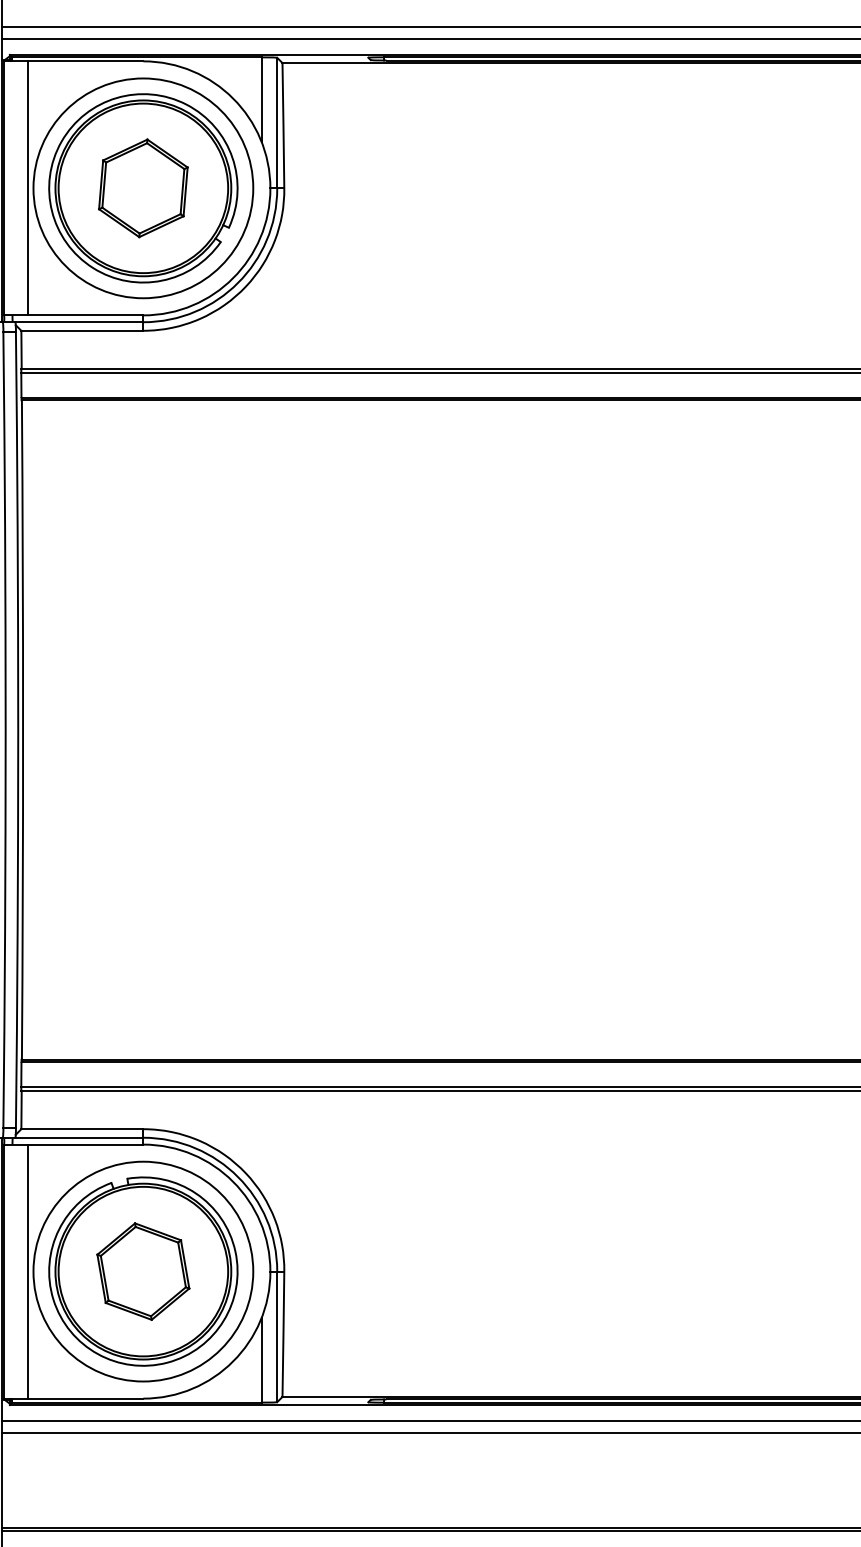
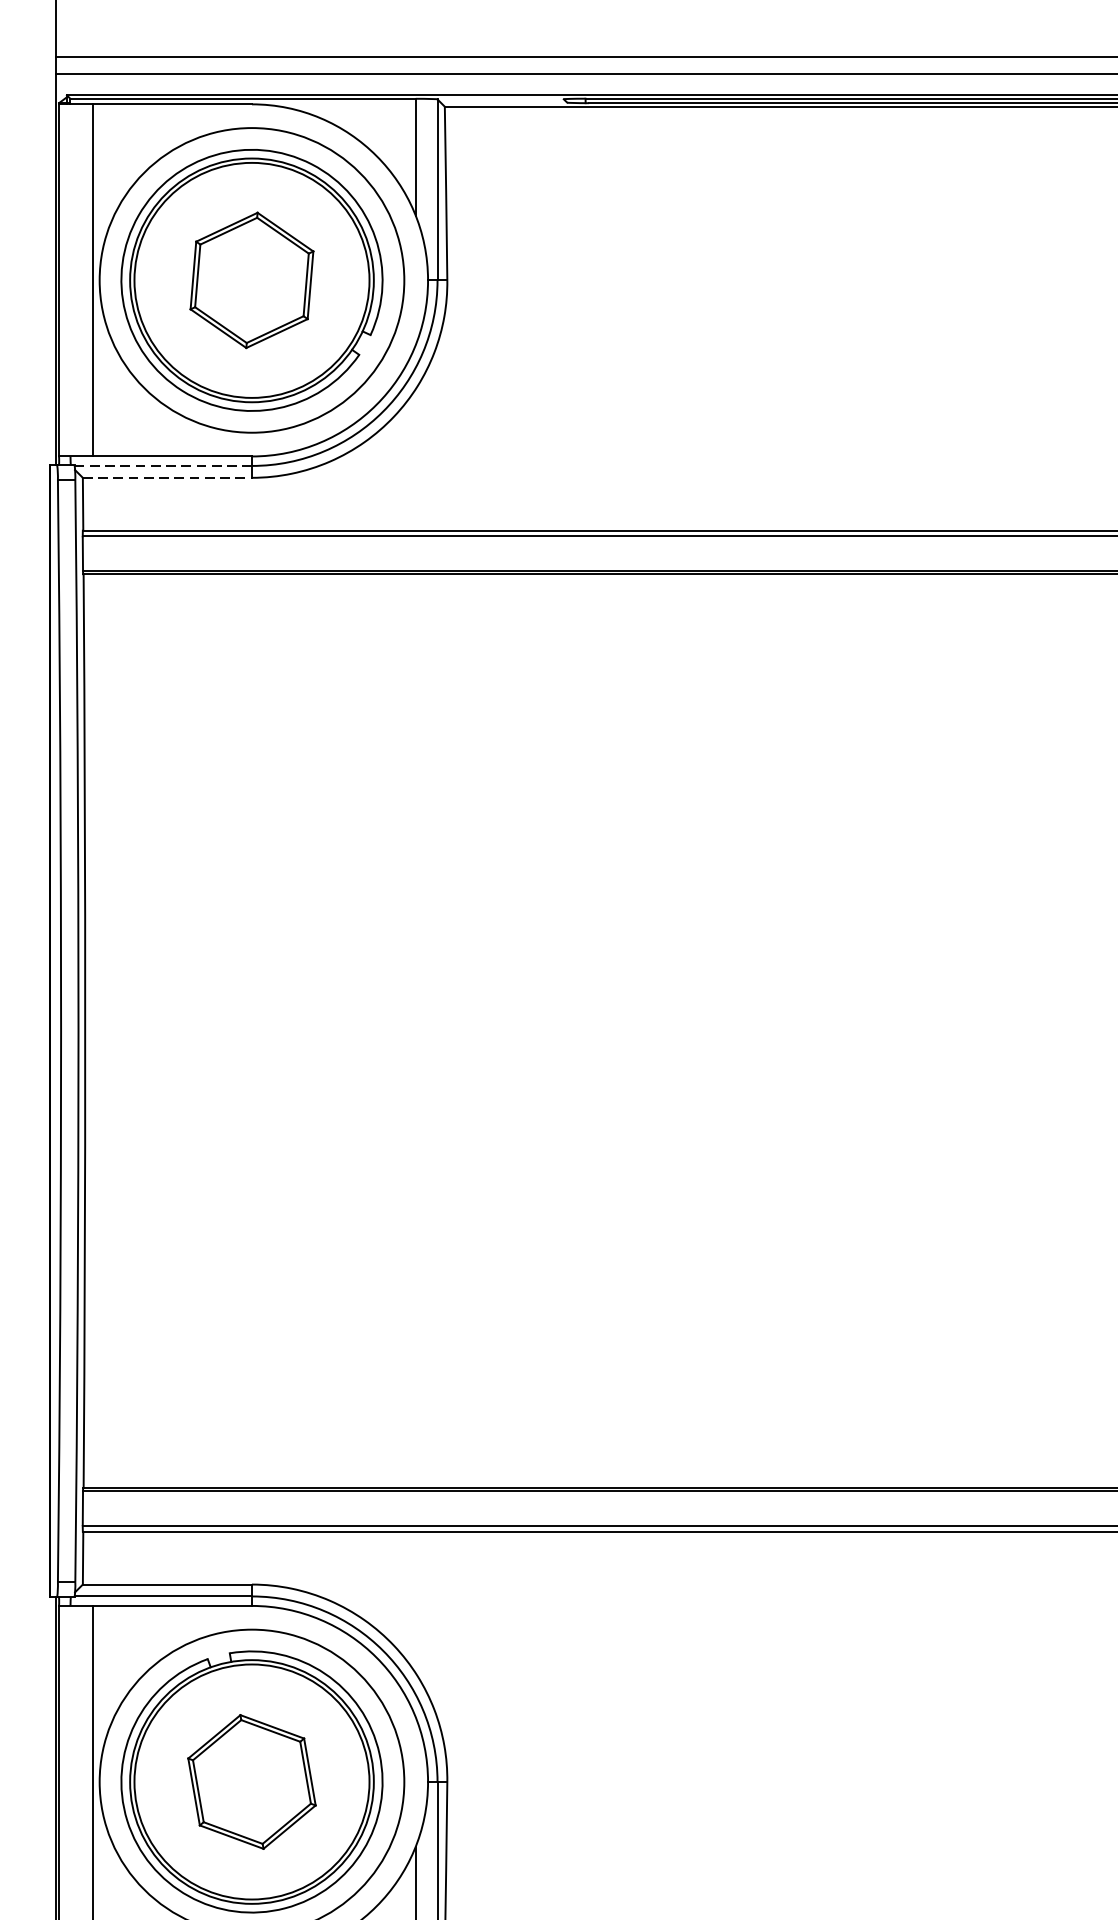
line: (79, 322) -> (163, 466), solid -> dashed
line: (82, 330) -> (167, 477), solid -> dashed

